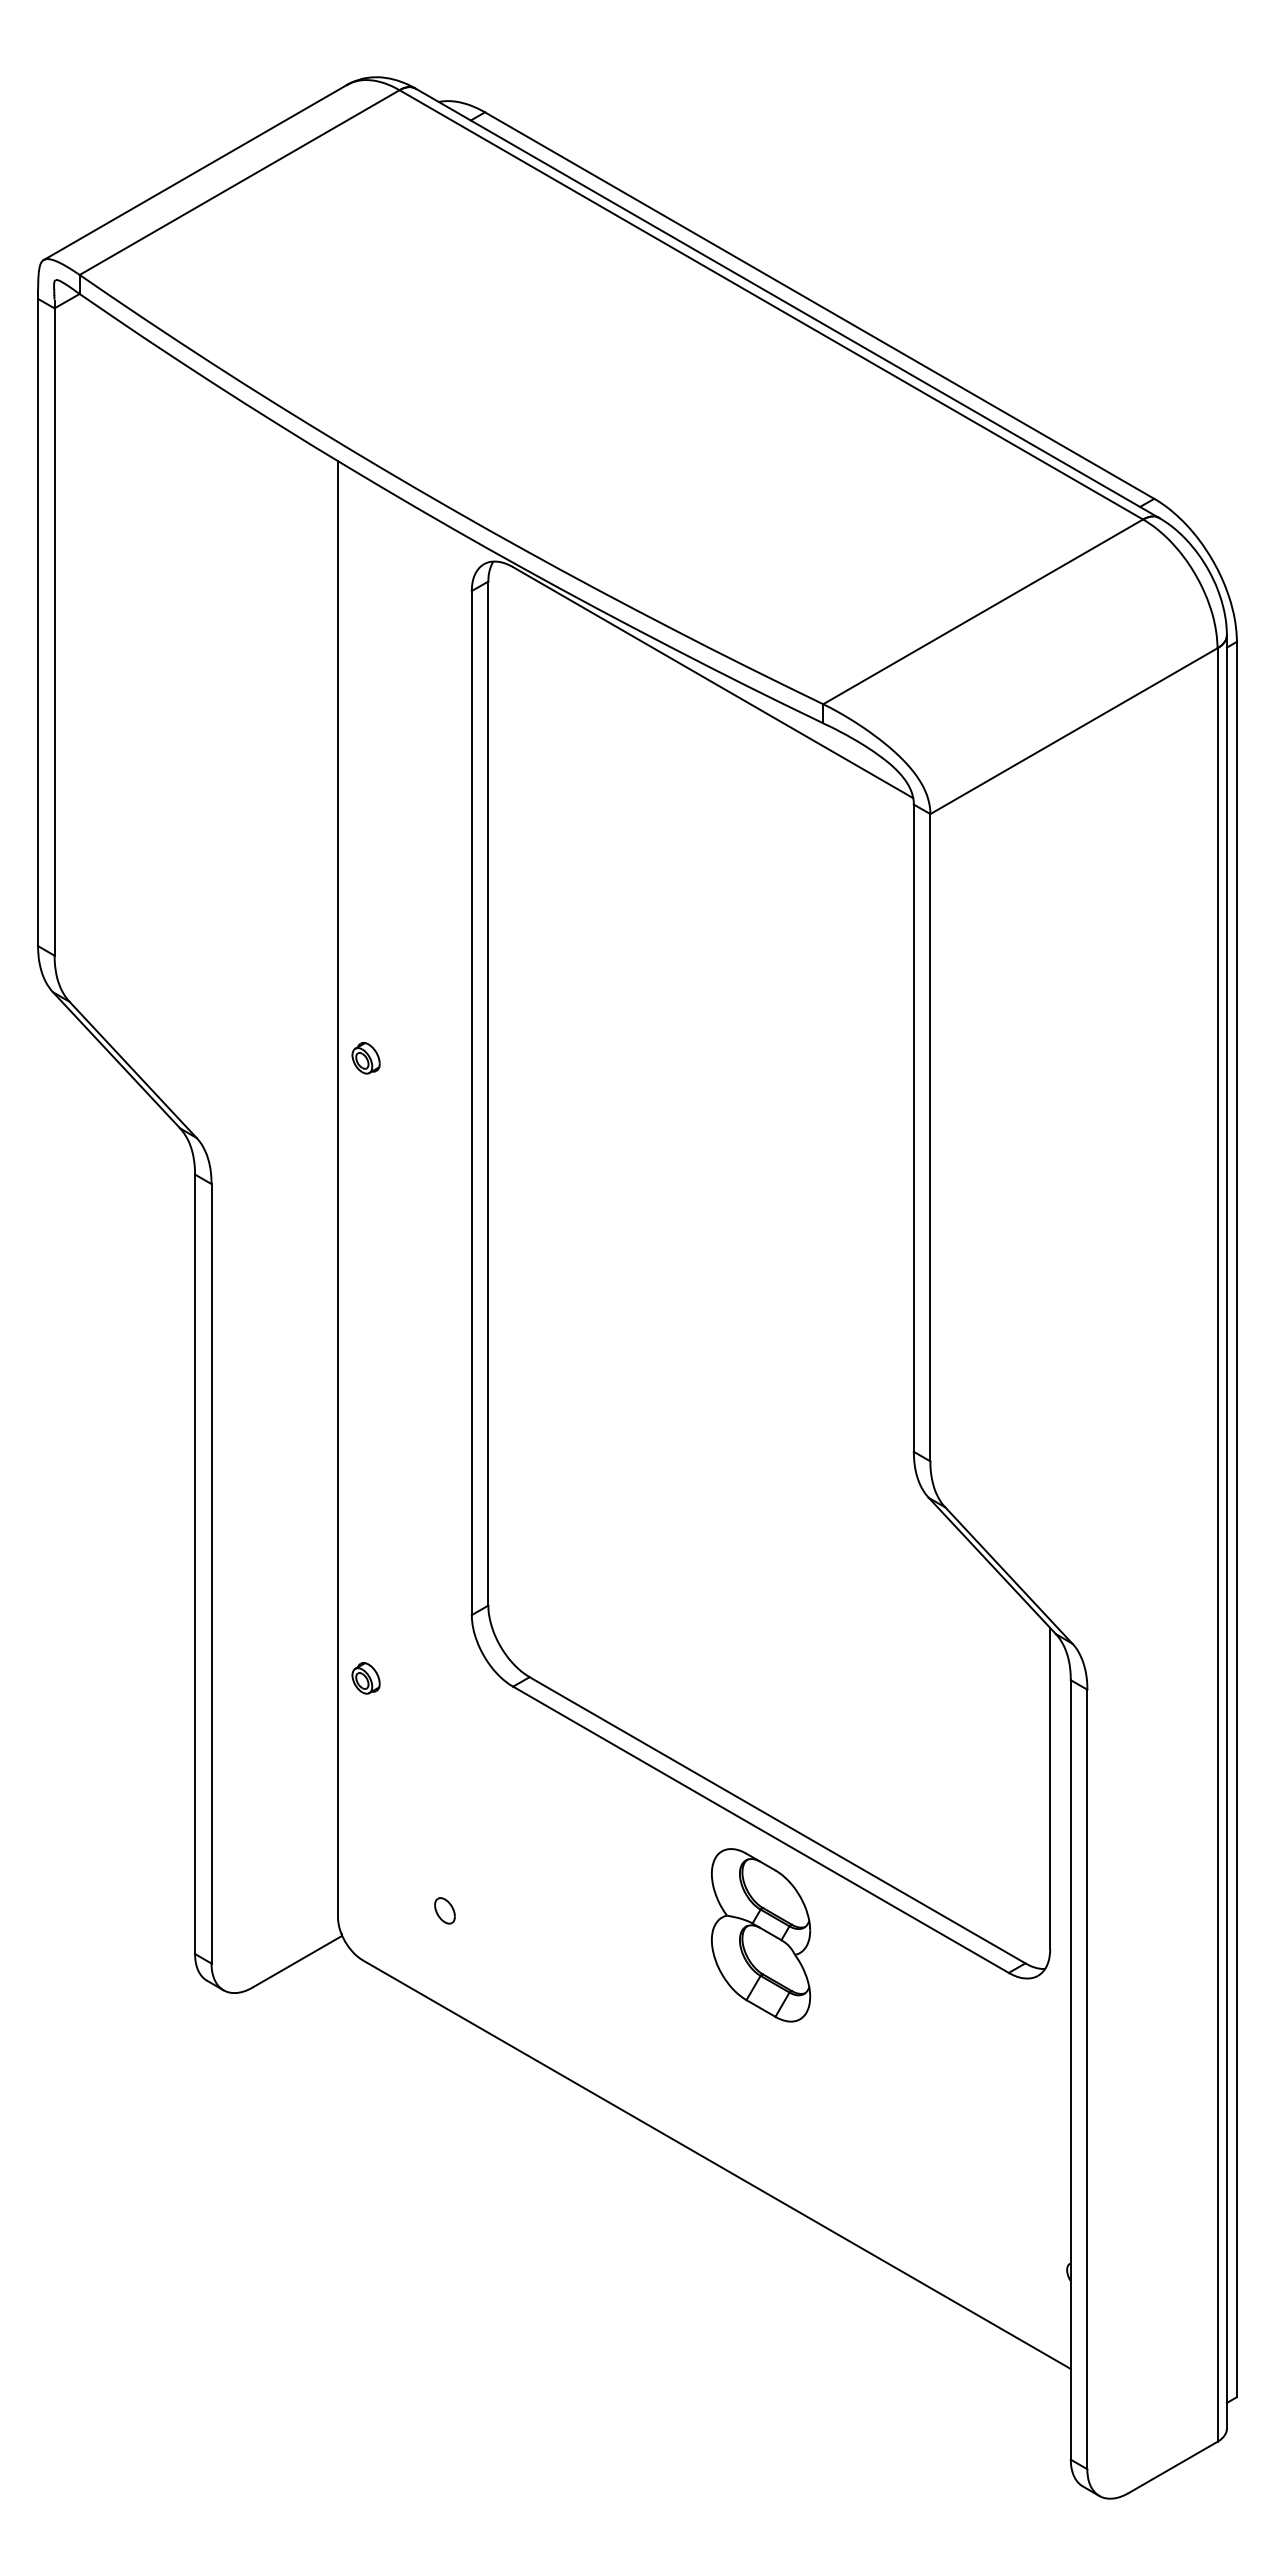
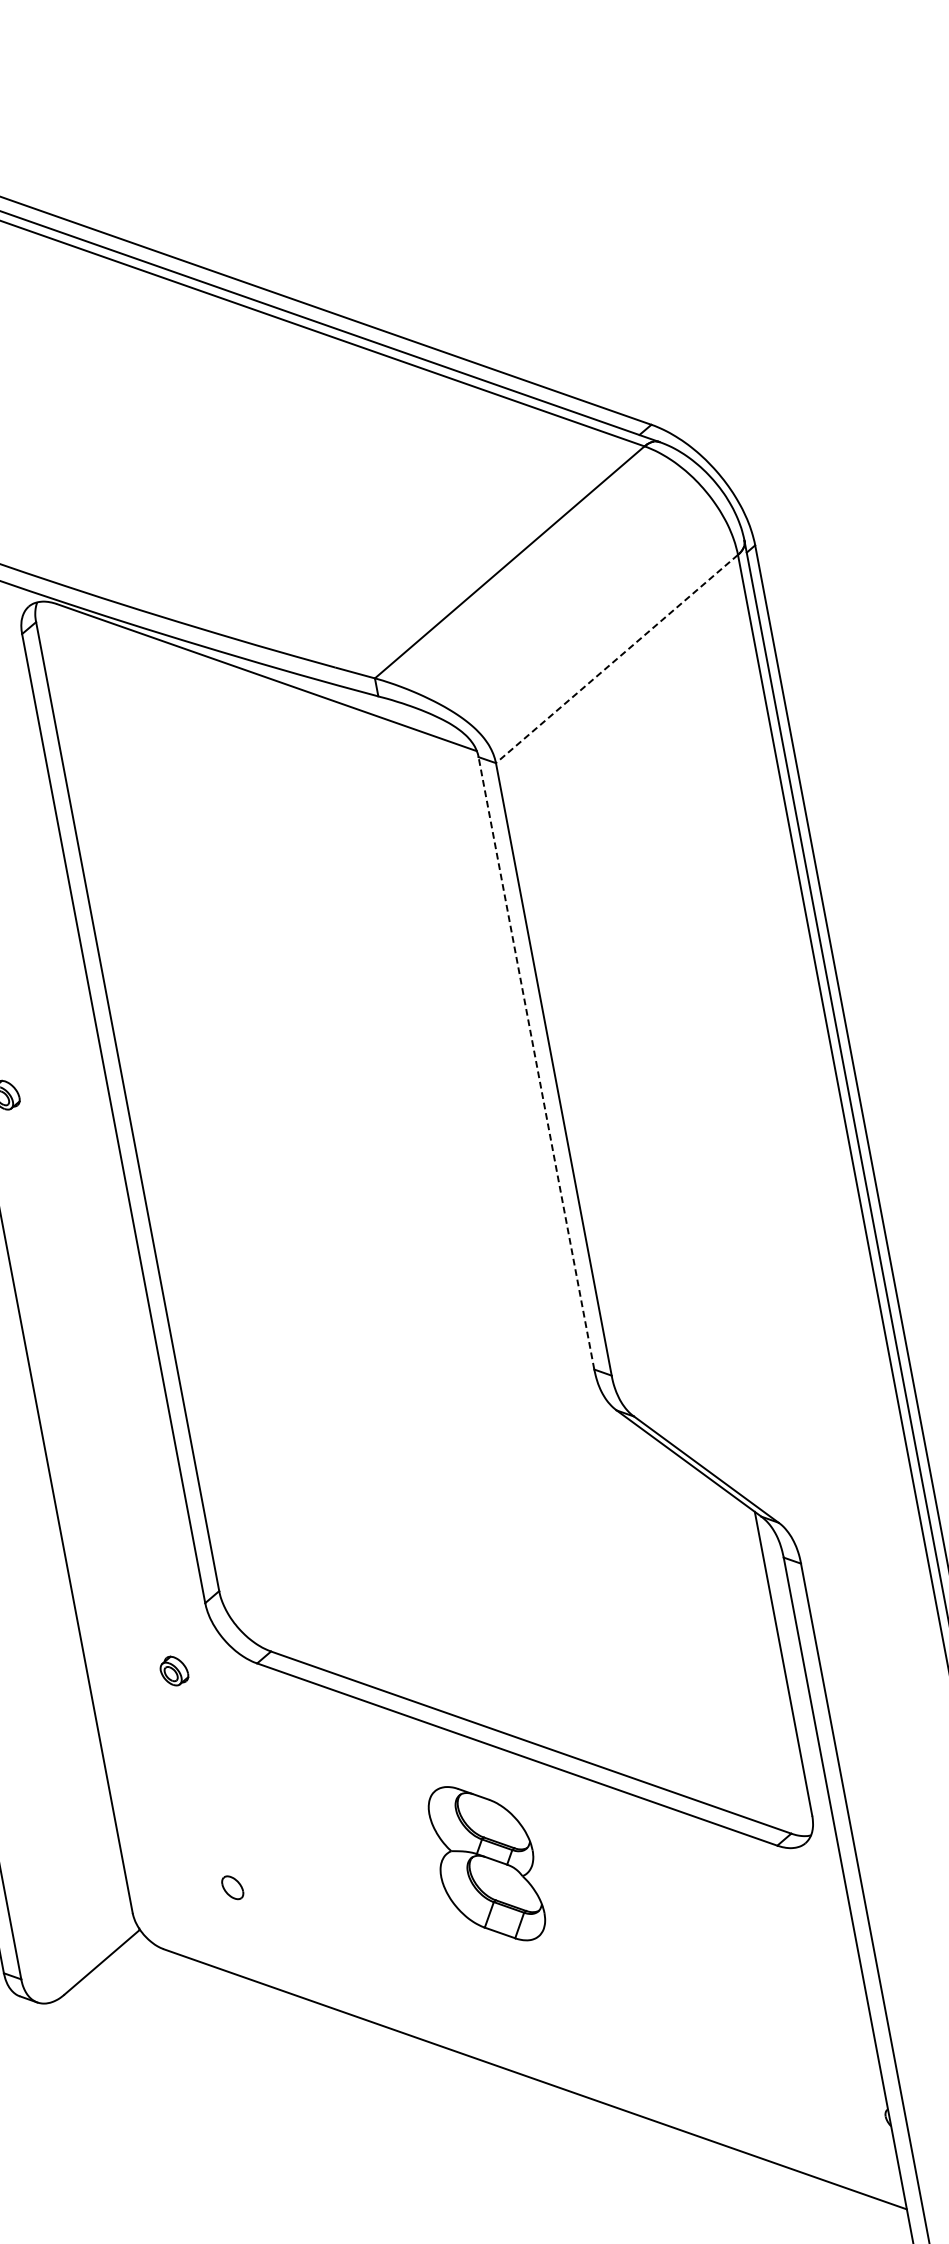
line: (1073, 731) -> (616, 659), solid -> dashed
line: (913, 1128) -> (536, 1063), solid -> dashed
part: (365, 1678) -> (173, 1671), moved
part: (760, 1935) -> (486, 1863), moved

